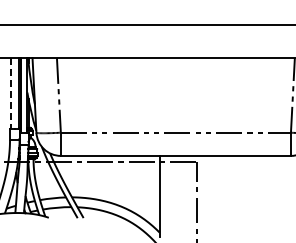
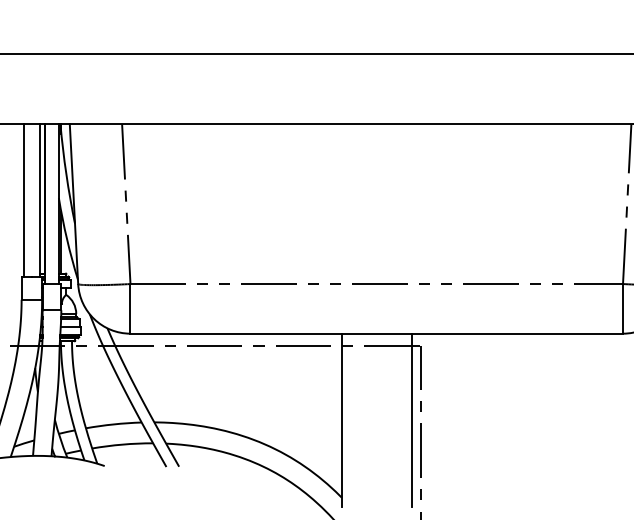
line: (10, 93) -> (22, 200), dashed -> solid
line: (192, 195) -> (412, 418), added

